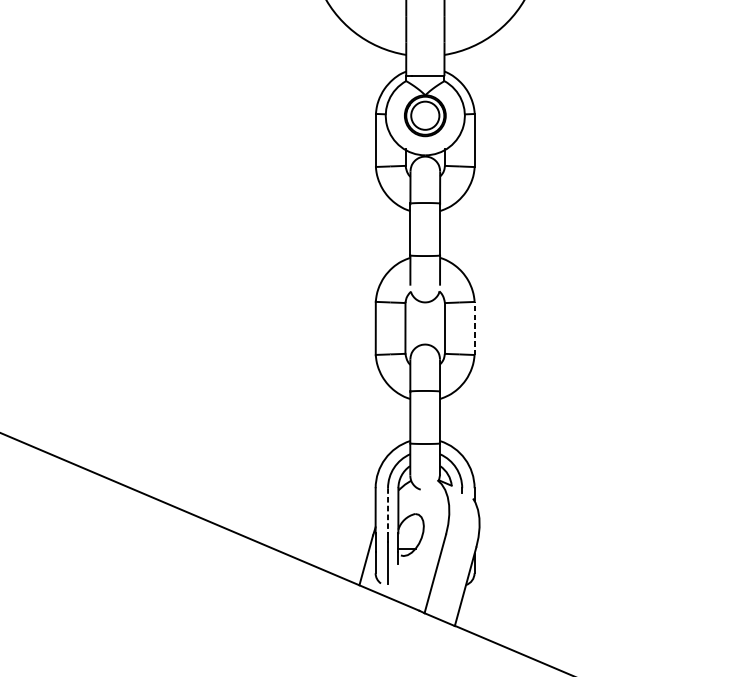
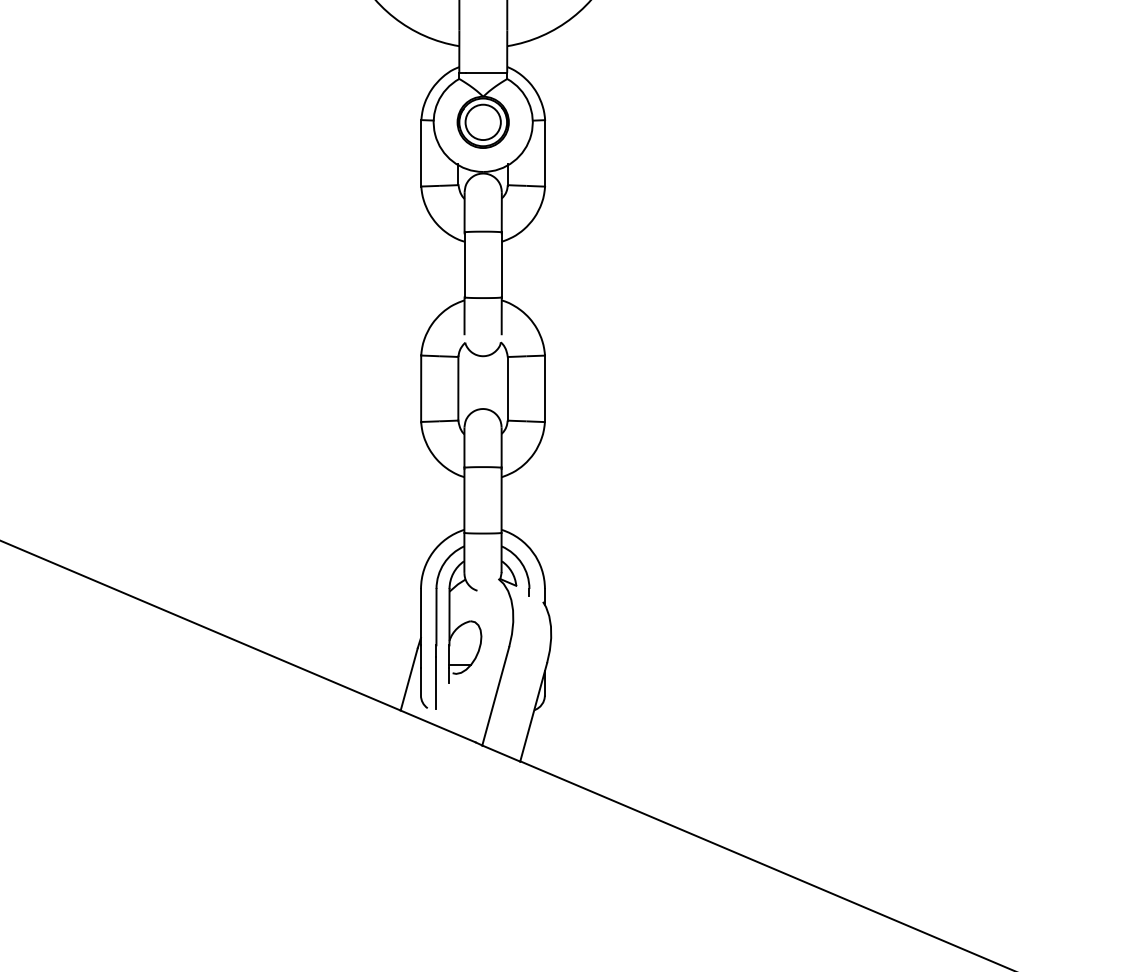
line: (475, 328) -> (545, 388), dashed -> solid
line: (388, 511) -> (436, 617), dashed -> solid

